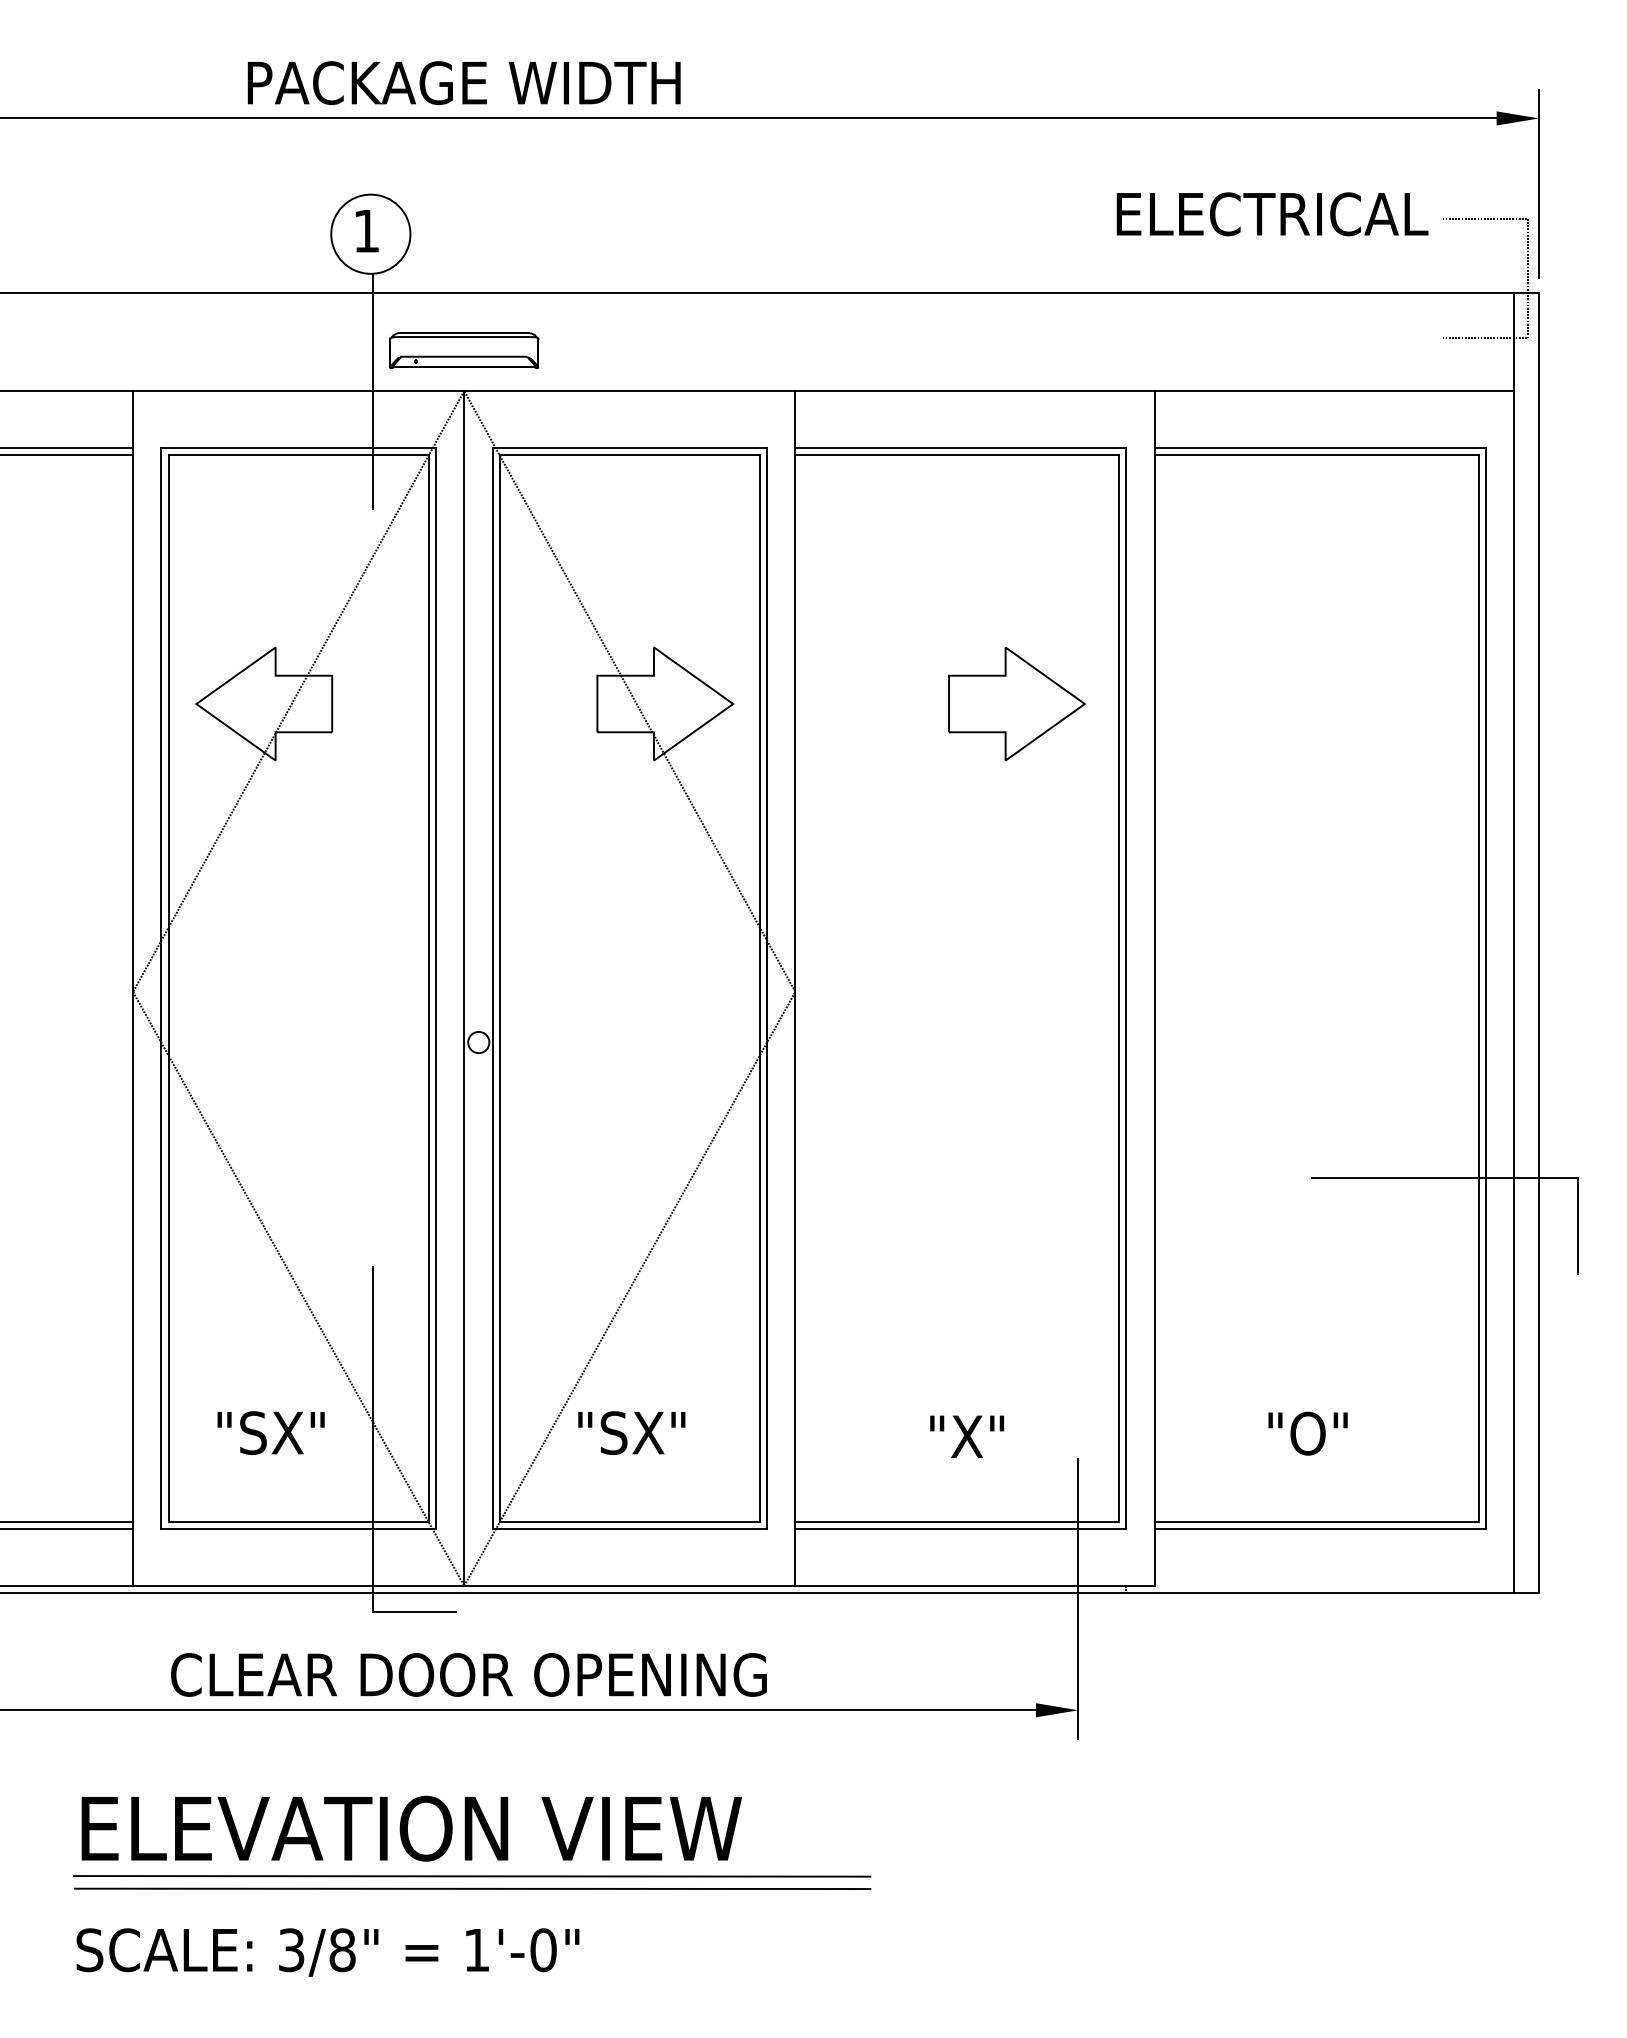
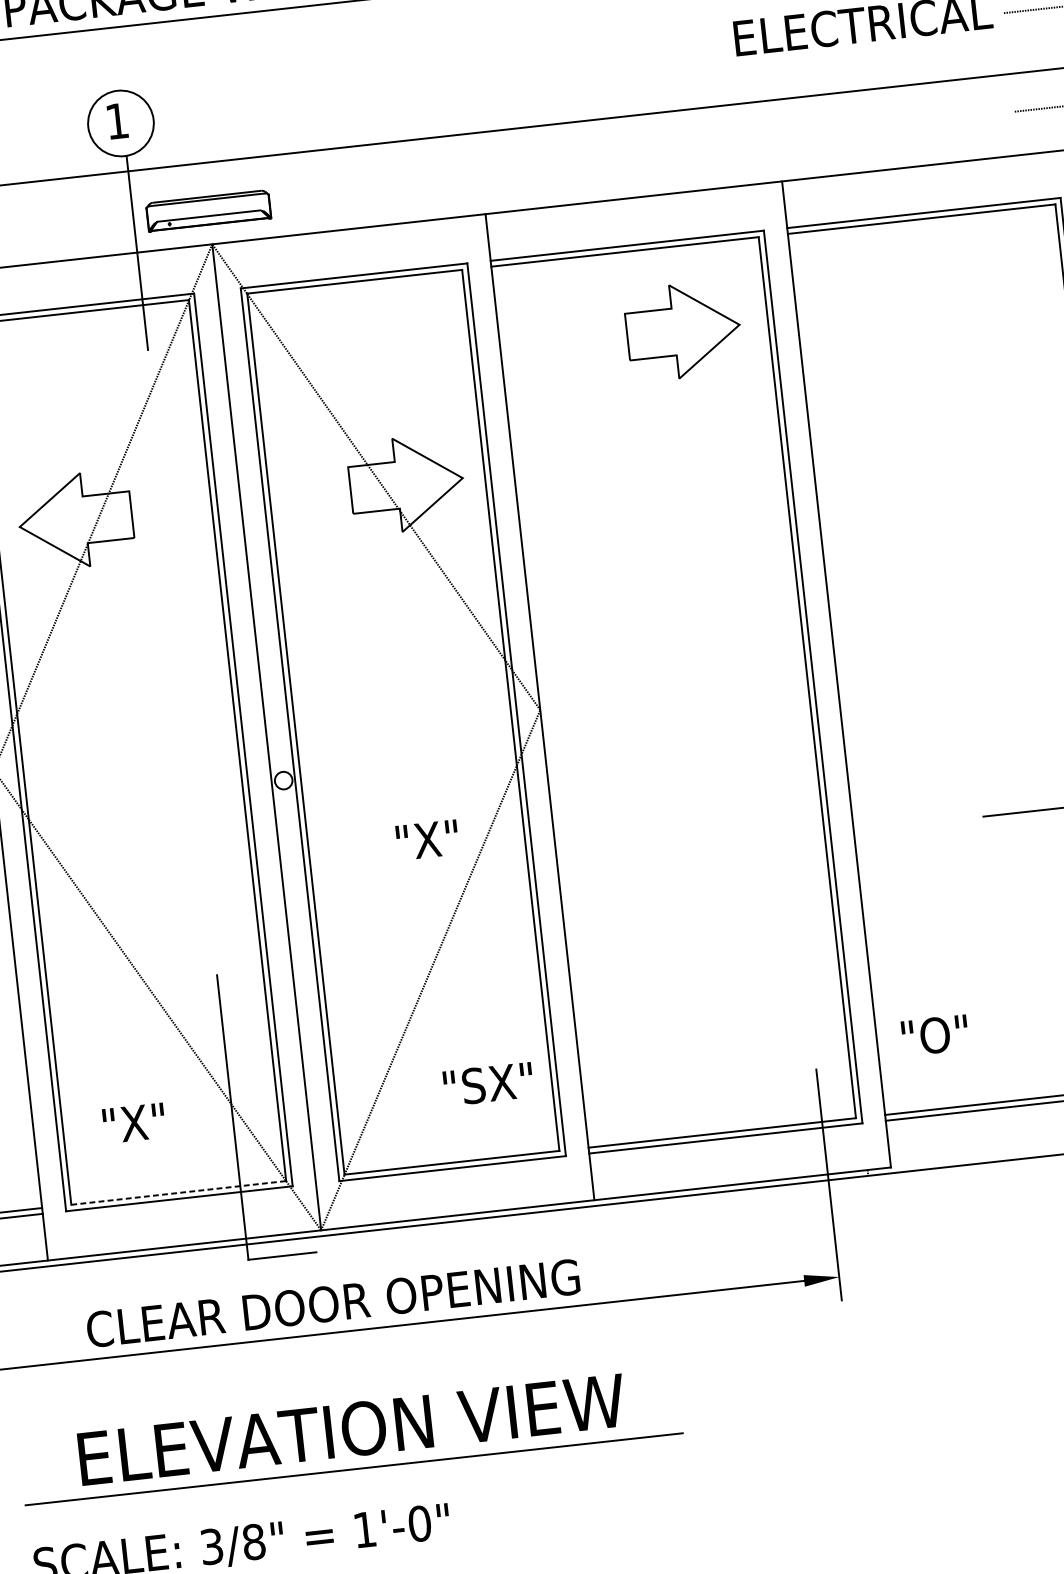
part: (1016, 703) -> (683, 330), moved
text: (631, 1432) -> (488, 1083), moved
text: (281, 1433) -> (156, 1121), "SX" -> "X"
text: (1307, 1433) -> (934, 1035), moved
text: (966, 1436) -> (426, 839), moved
line: (299, 1522) -> (179, 1193), solid -> dashed
text: (411, 1828) -> (351, 1429), moved
line: (472, 1888) -> (355, 1479), removed

